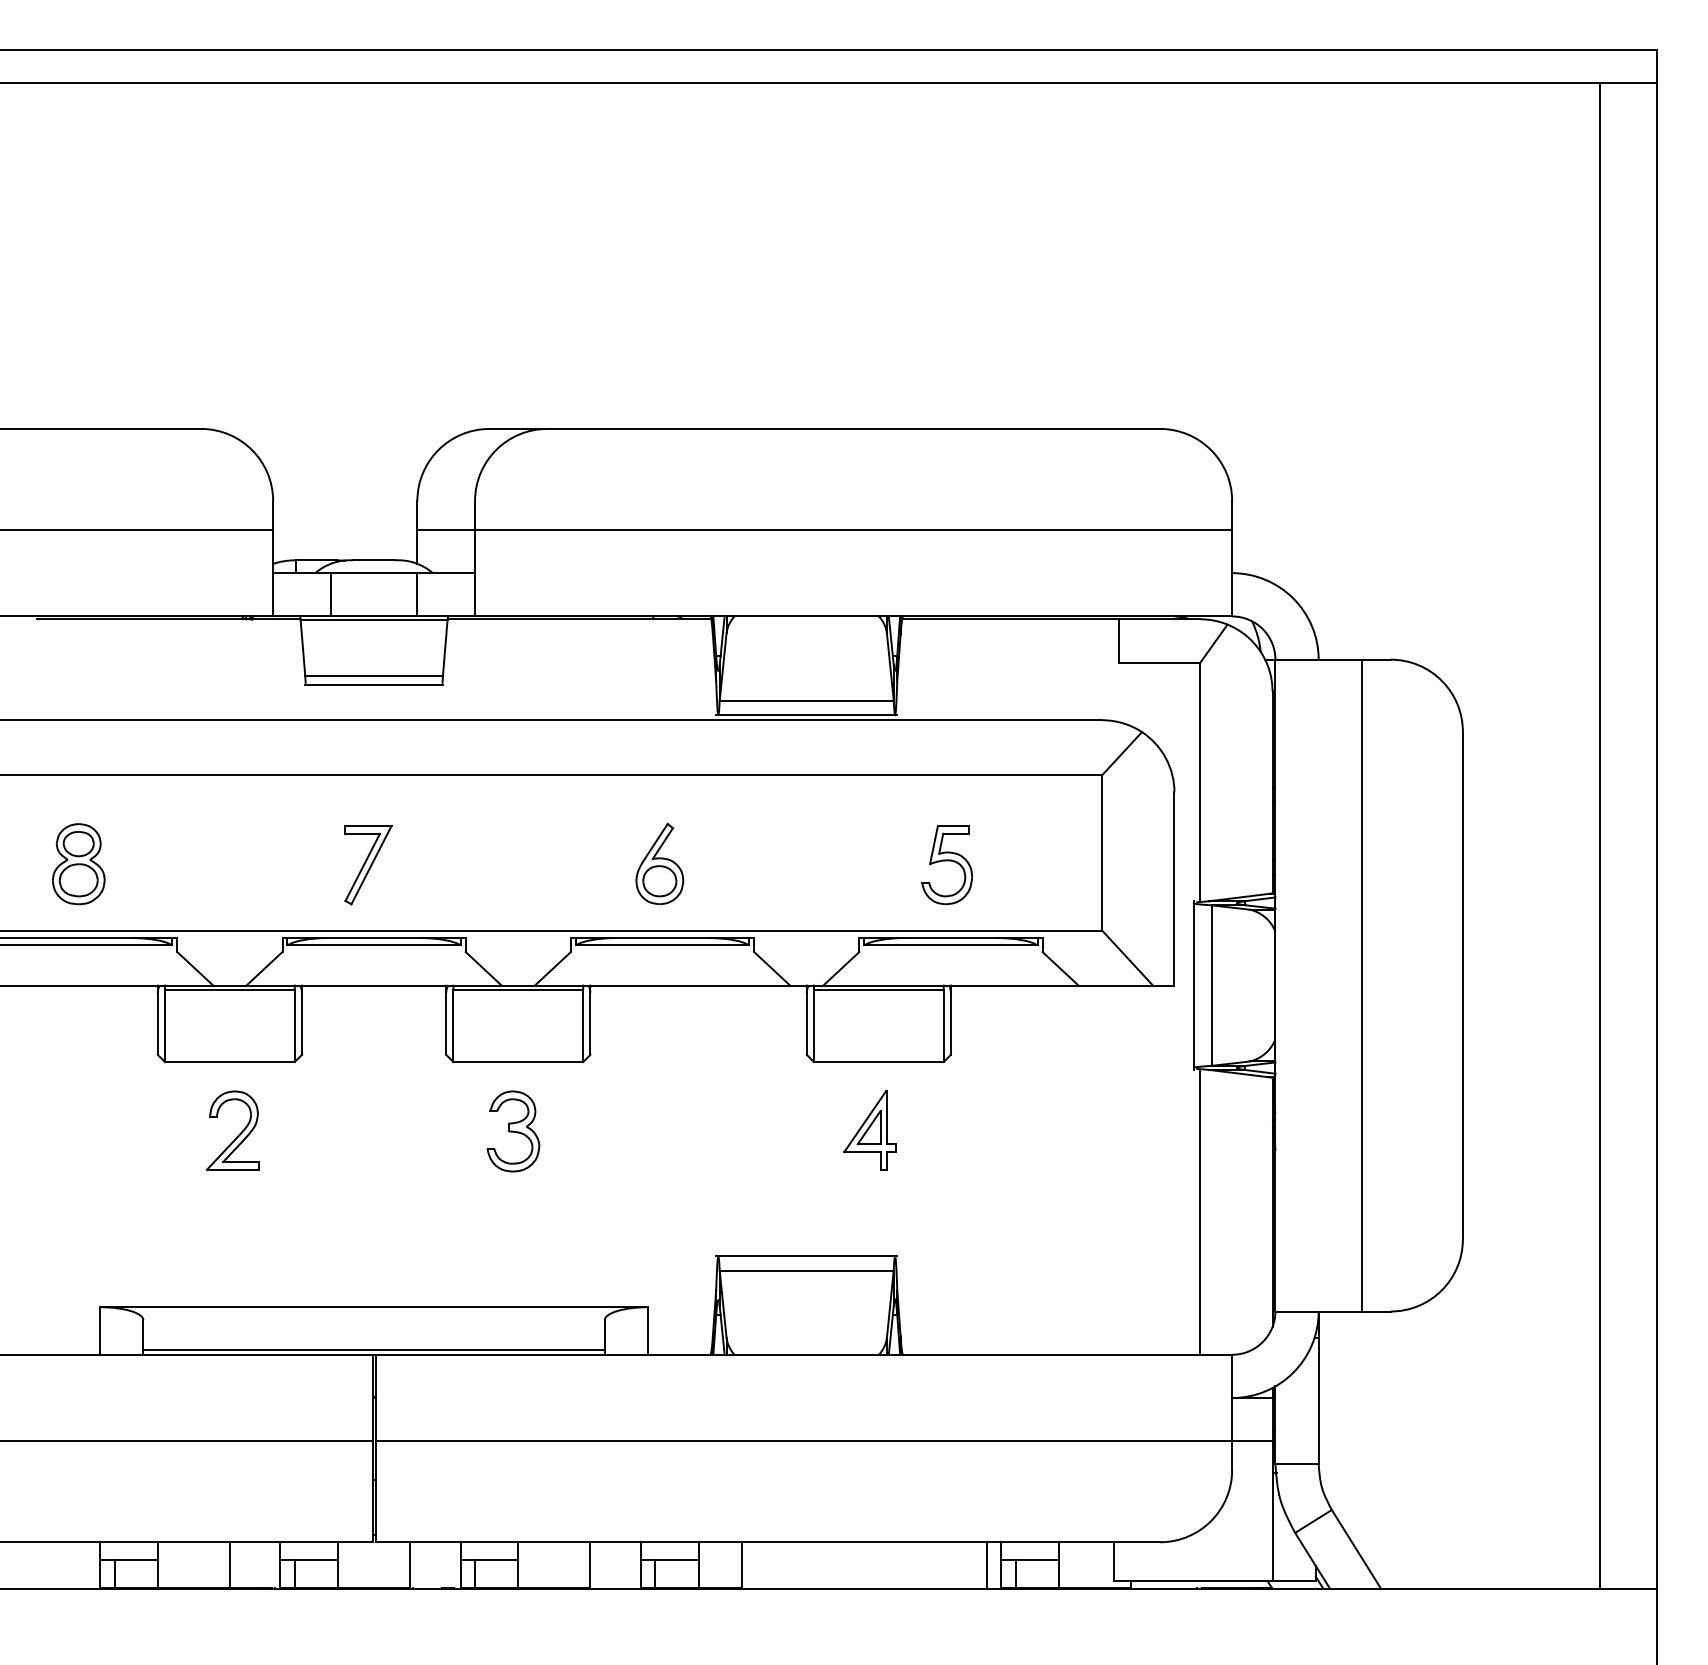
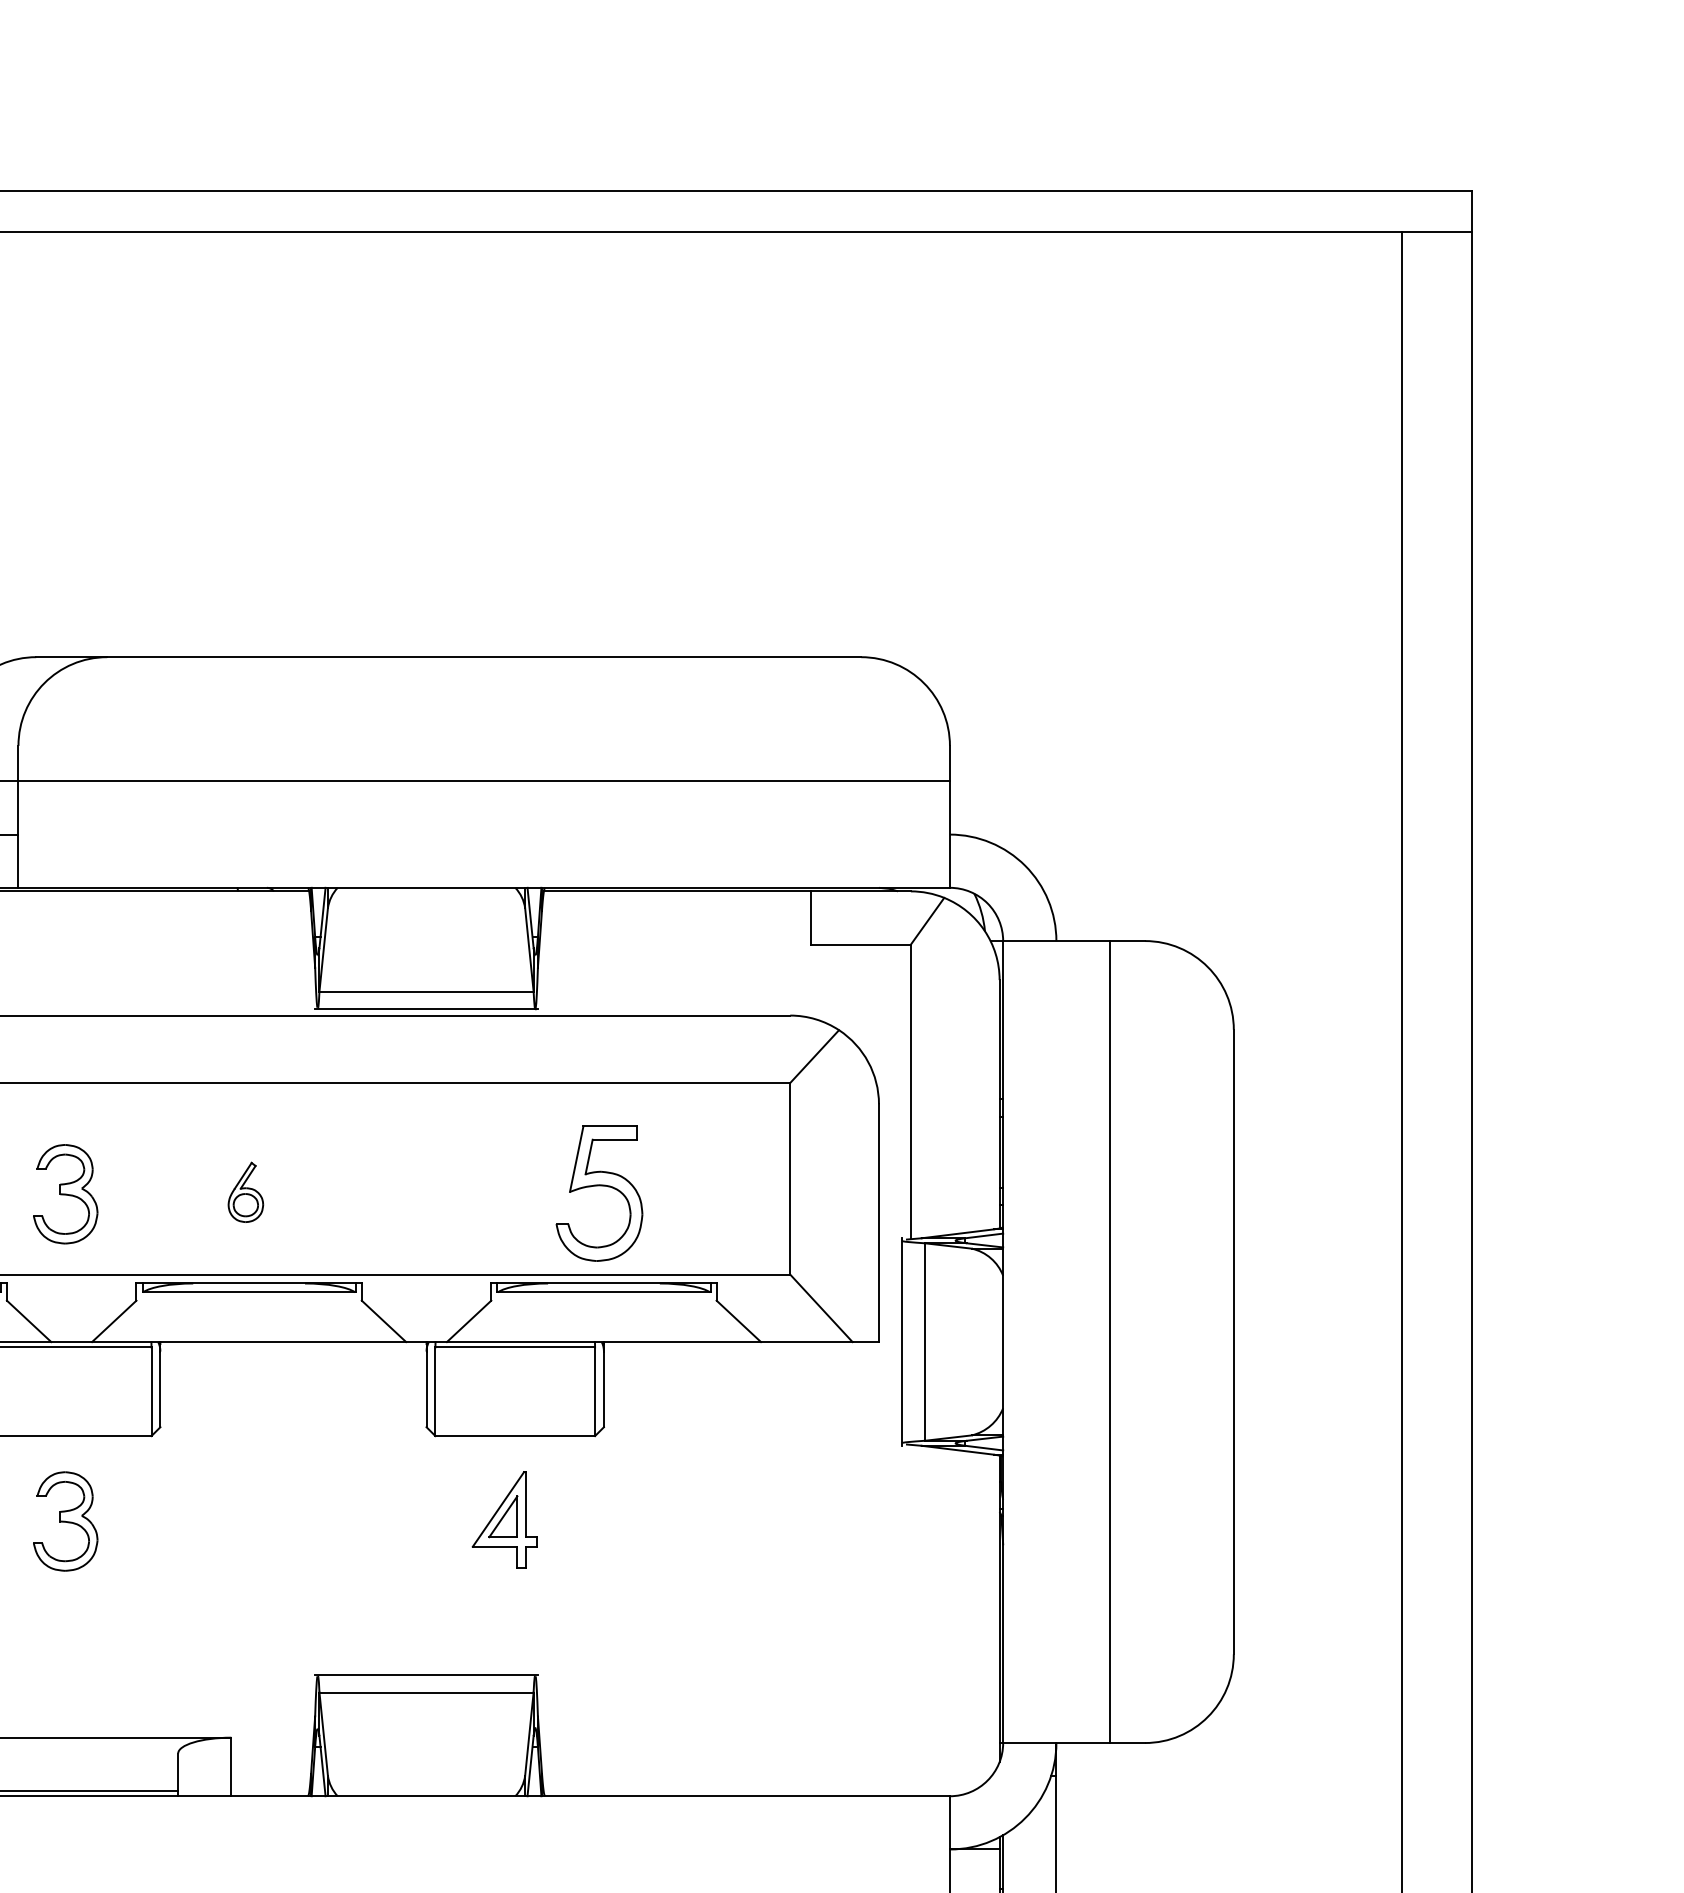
part: (659, 863) -> (245, 1191), size x0.6
part: (513, 865) -> (65, 1194), added
part: (946, 865) -> (598, 1194), size x1.4
line: (1200, 1211) -> (910, 1619), removed

